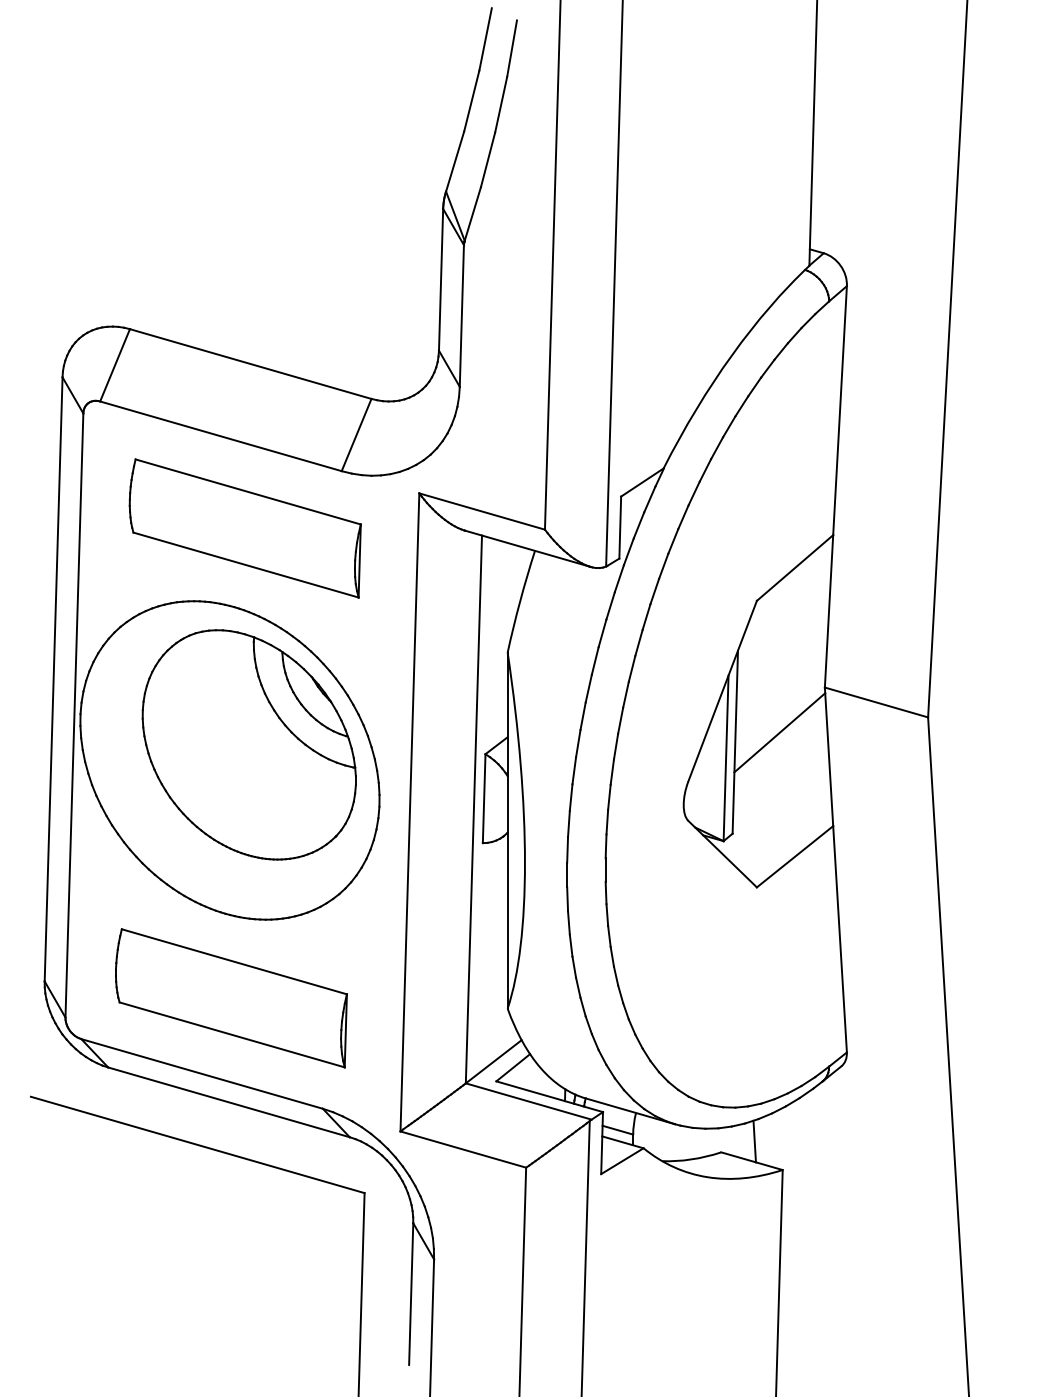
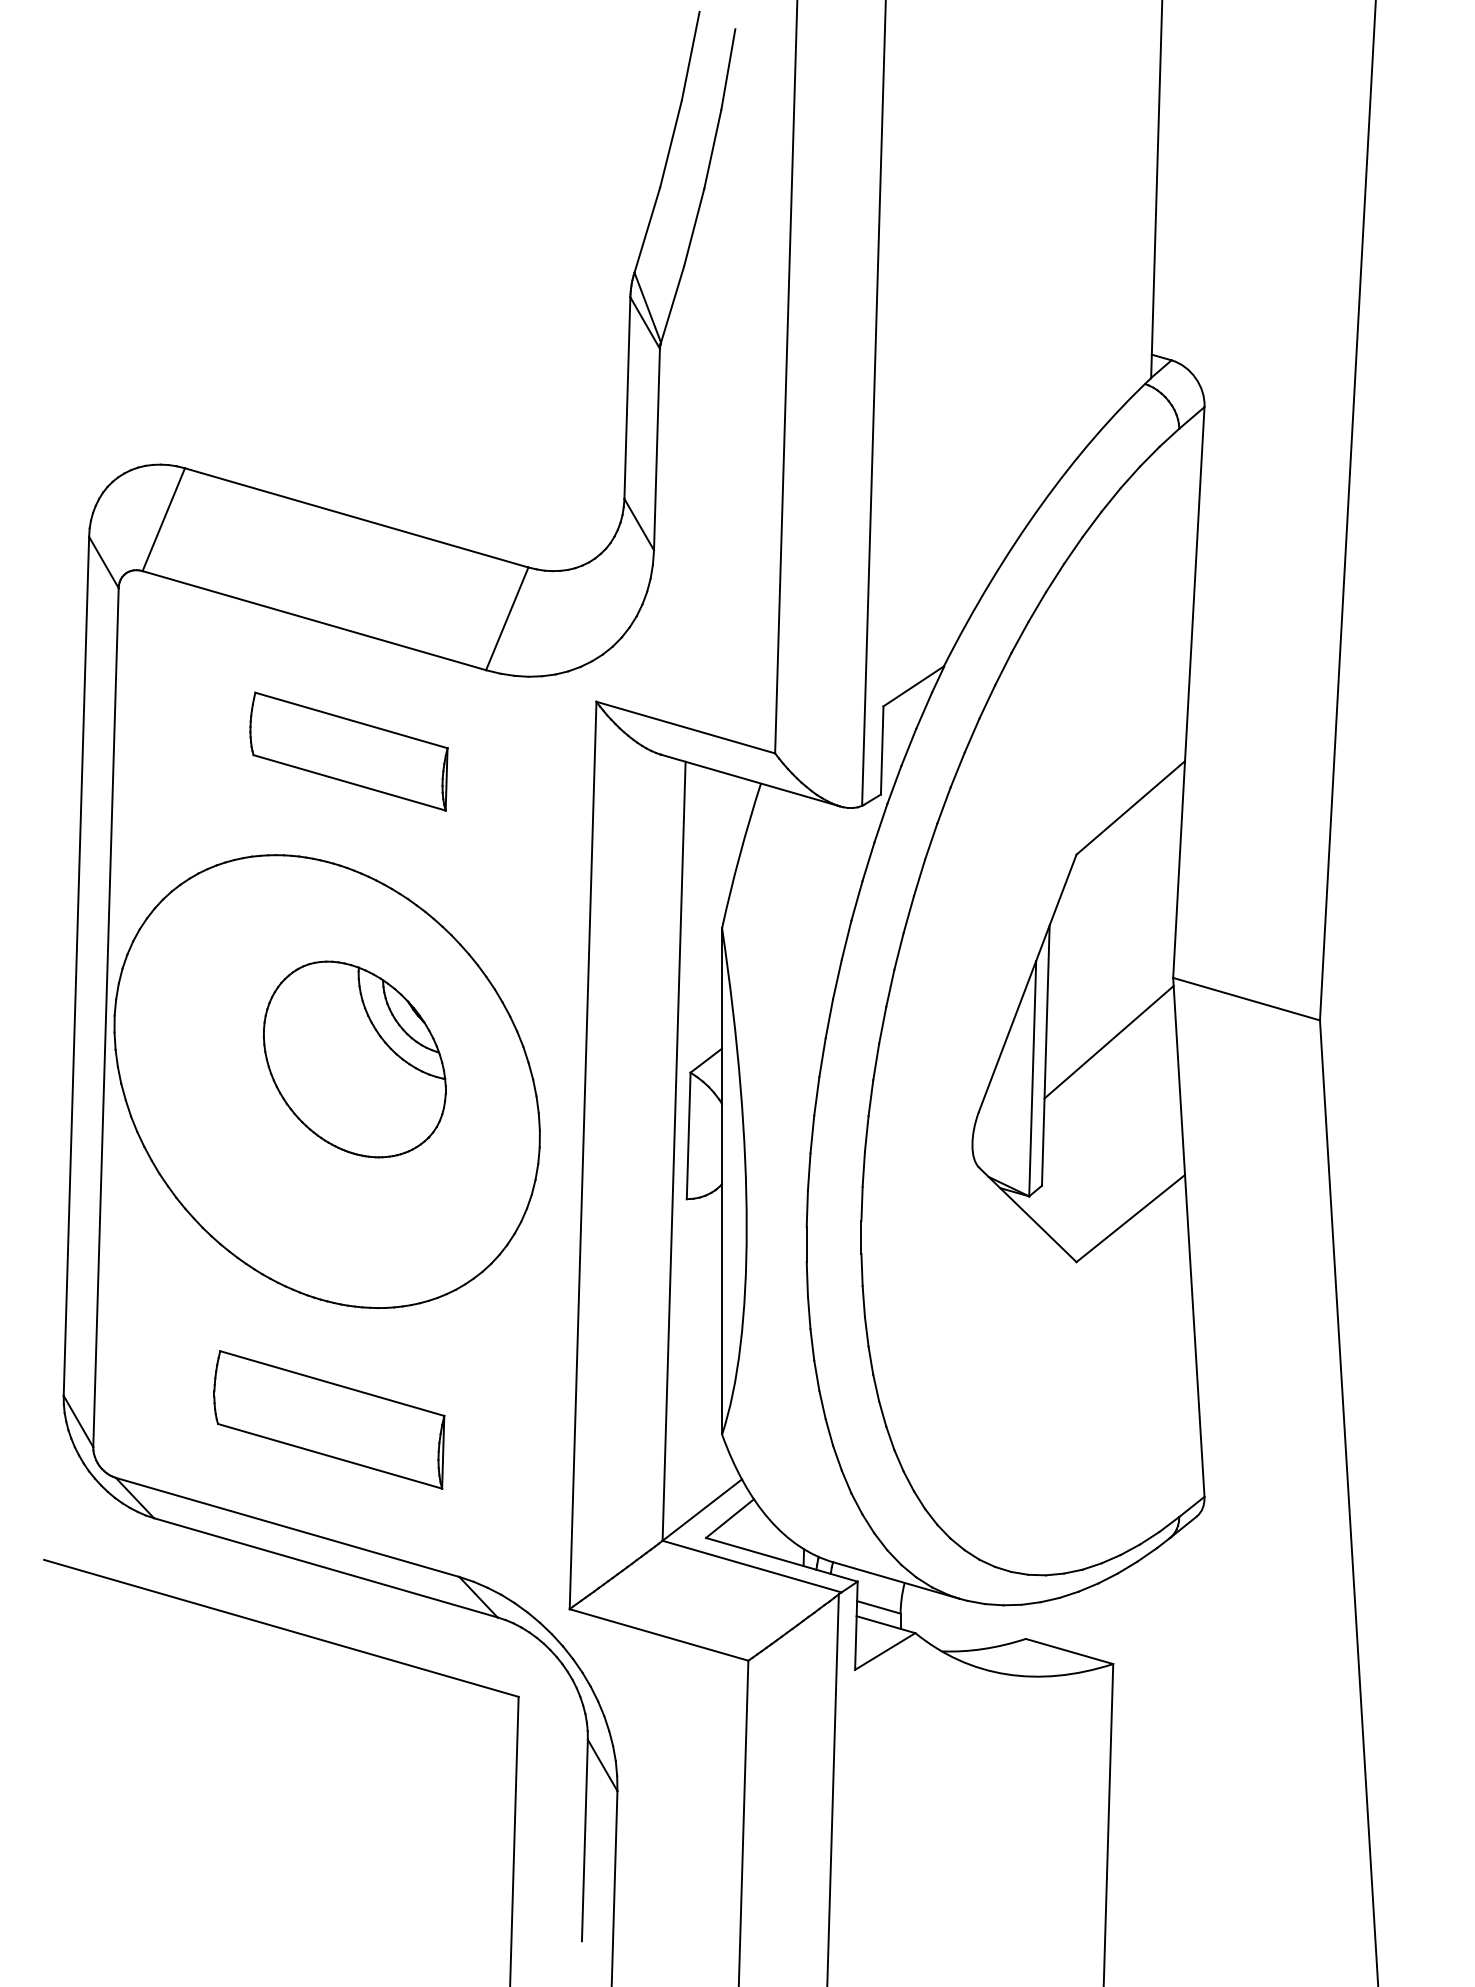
part: (244, 528) -> (348, 751), size x0.6
part: (249, 744) -> (354, 1059), size x0.6
part: (231, 998) -> (329, 1419), size x0.7
line: (754, 1141) -> (1073, 1623), removed

